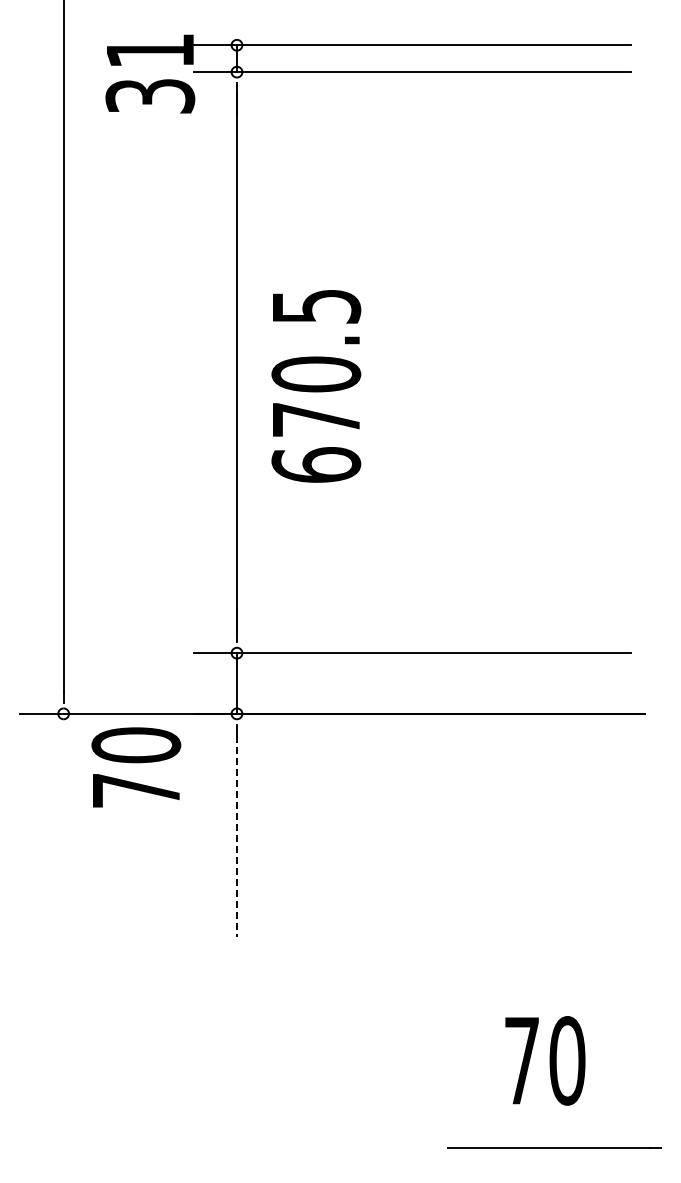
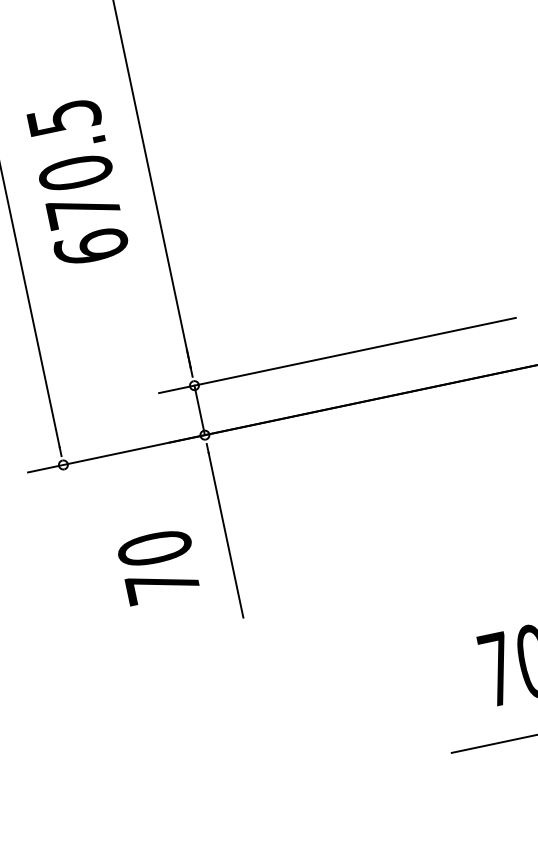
text: (316, 386) -> (78, 182), moved
text: (136, 767) -> (158, 566), moved
line: (236, 836) -> (225, 535), dashed -> solid

